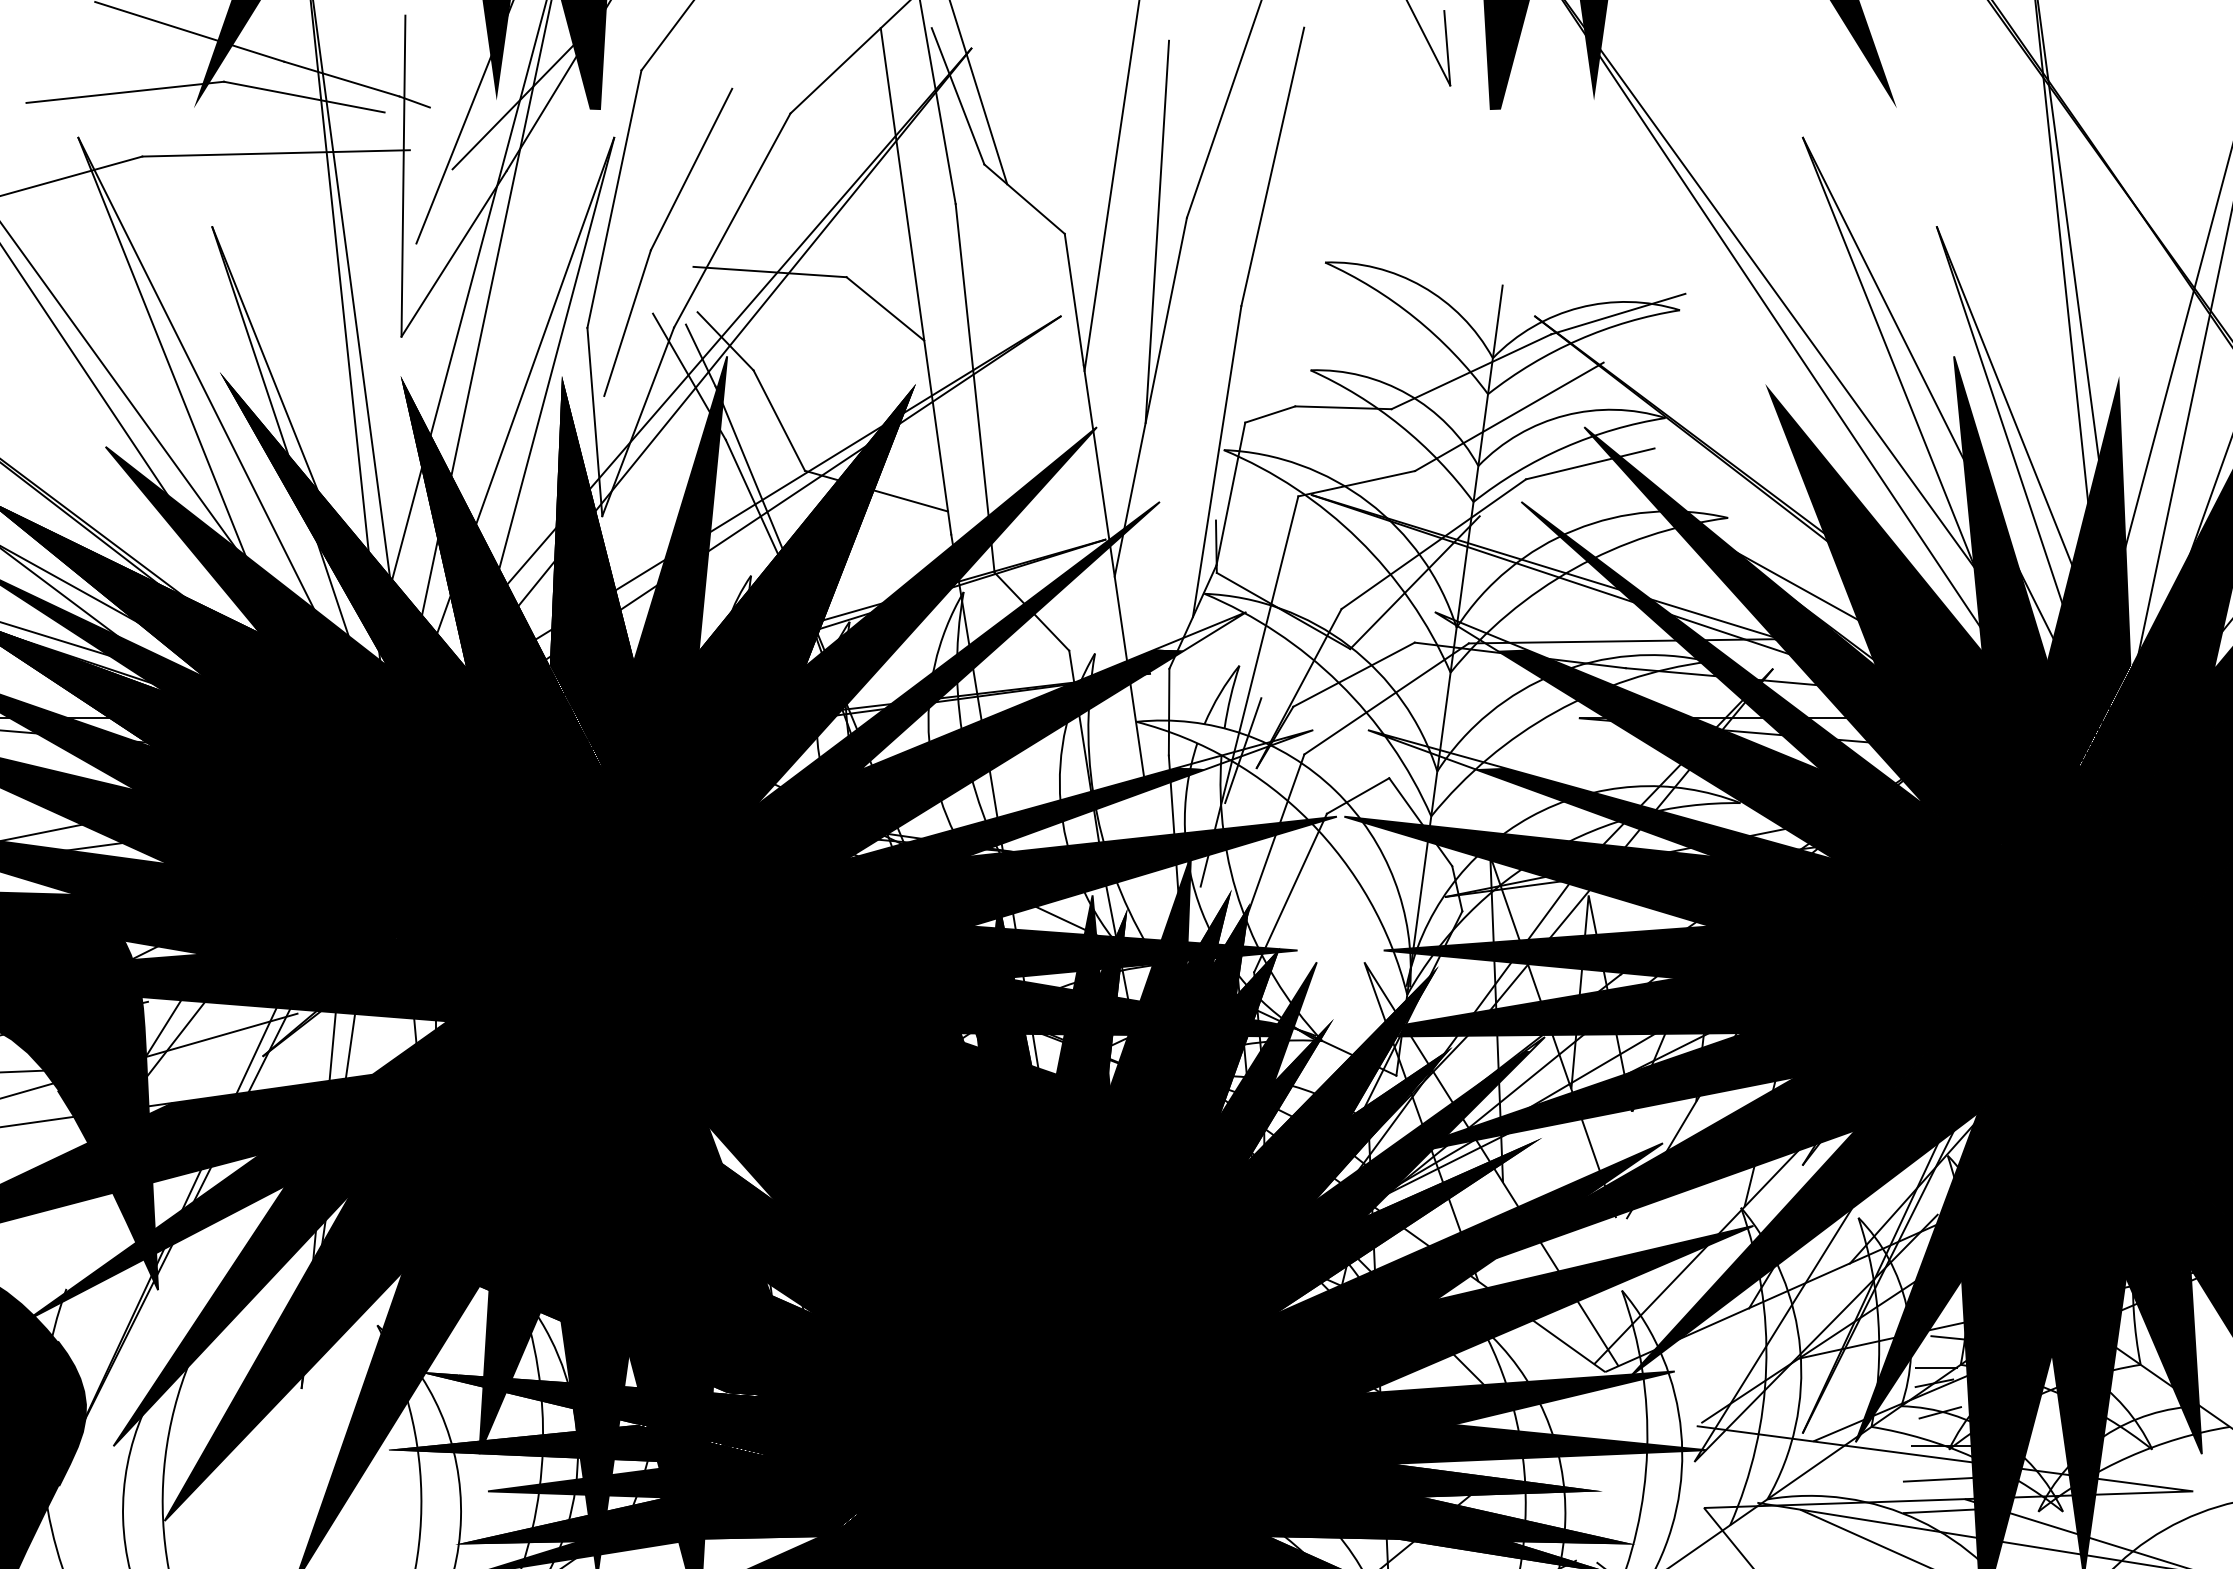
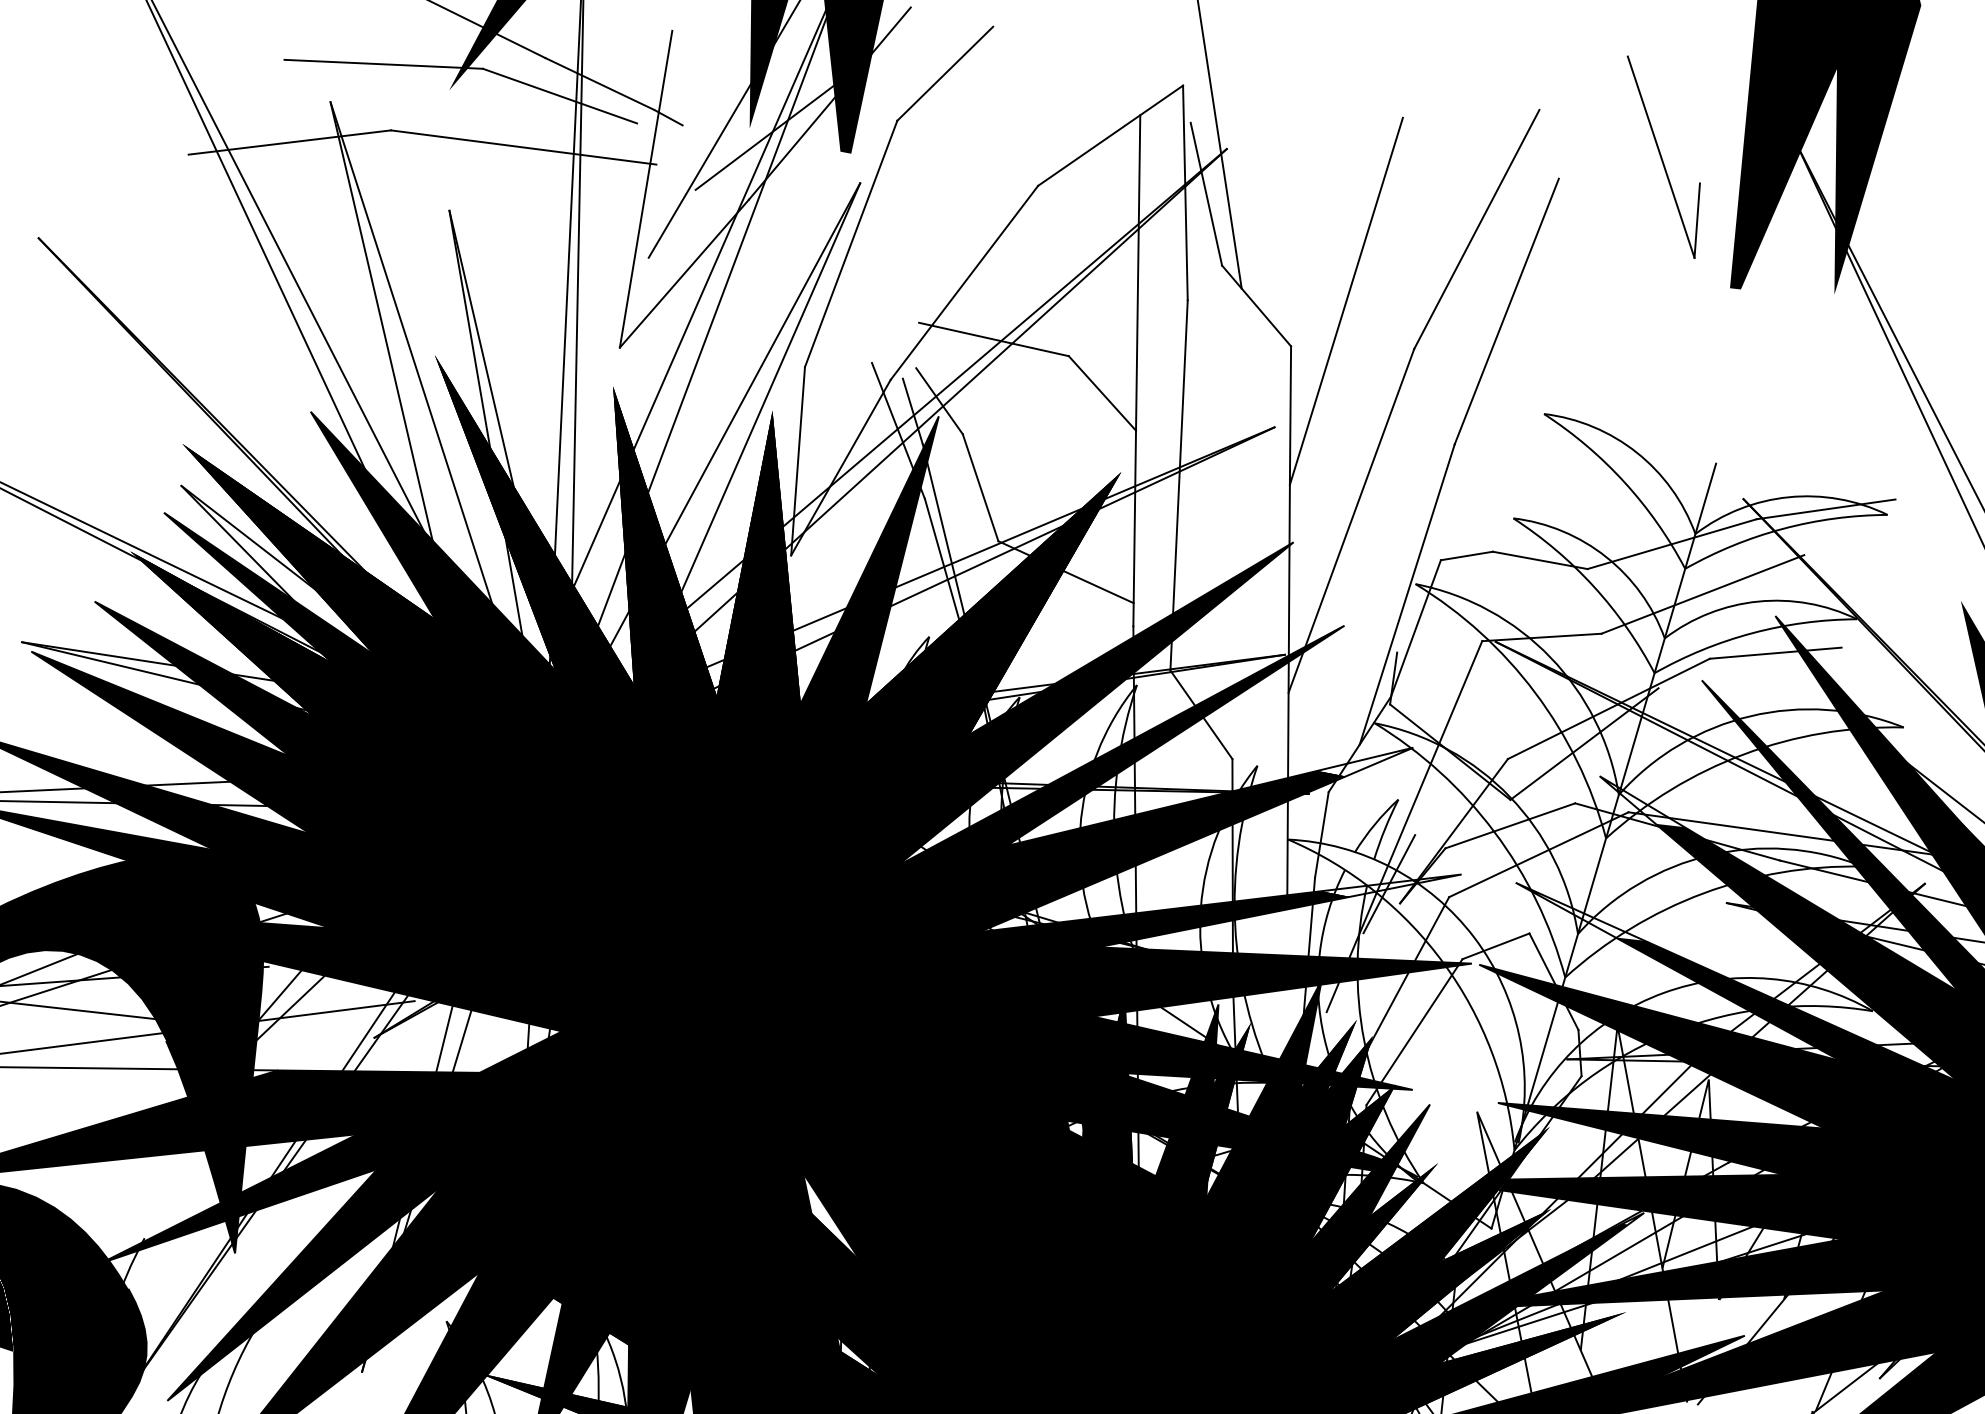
line: (1157, 231) -> (1383, 358), removed
part: (658, 237) -> (888, 288), removed

